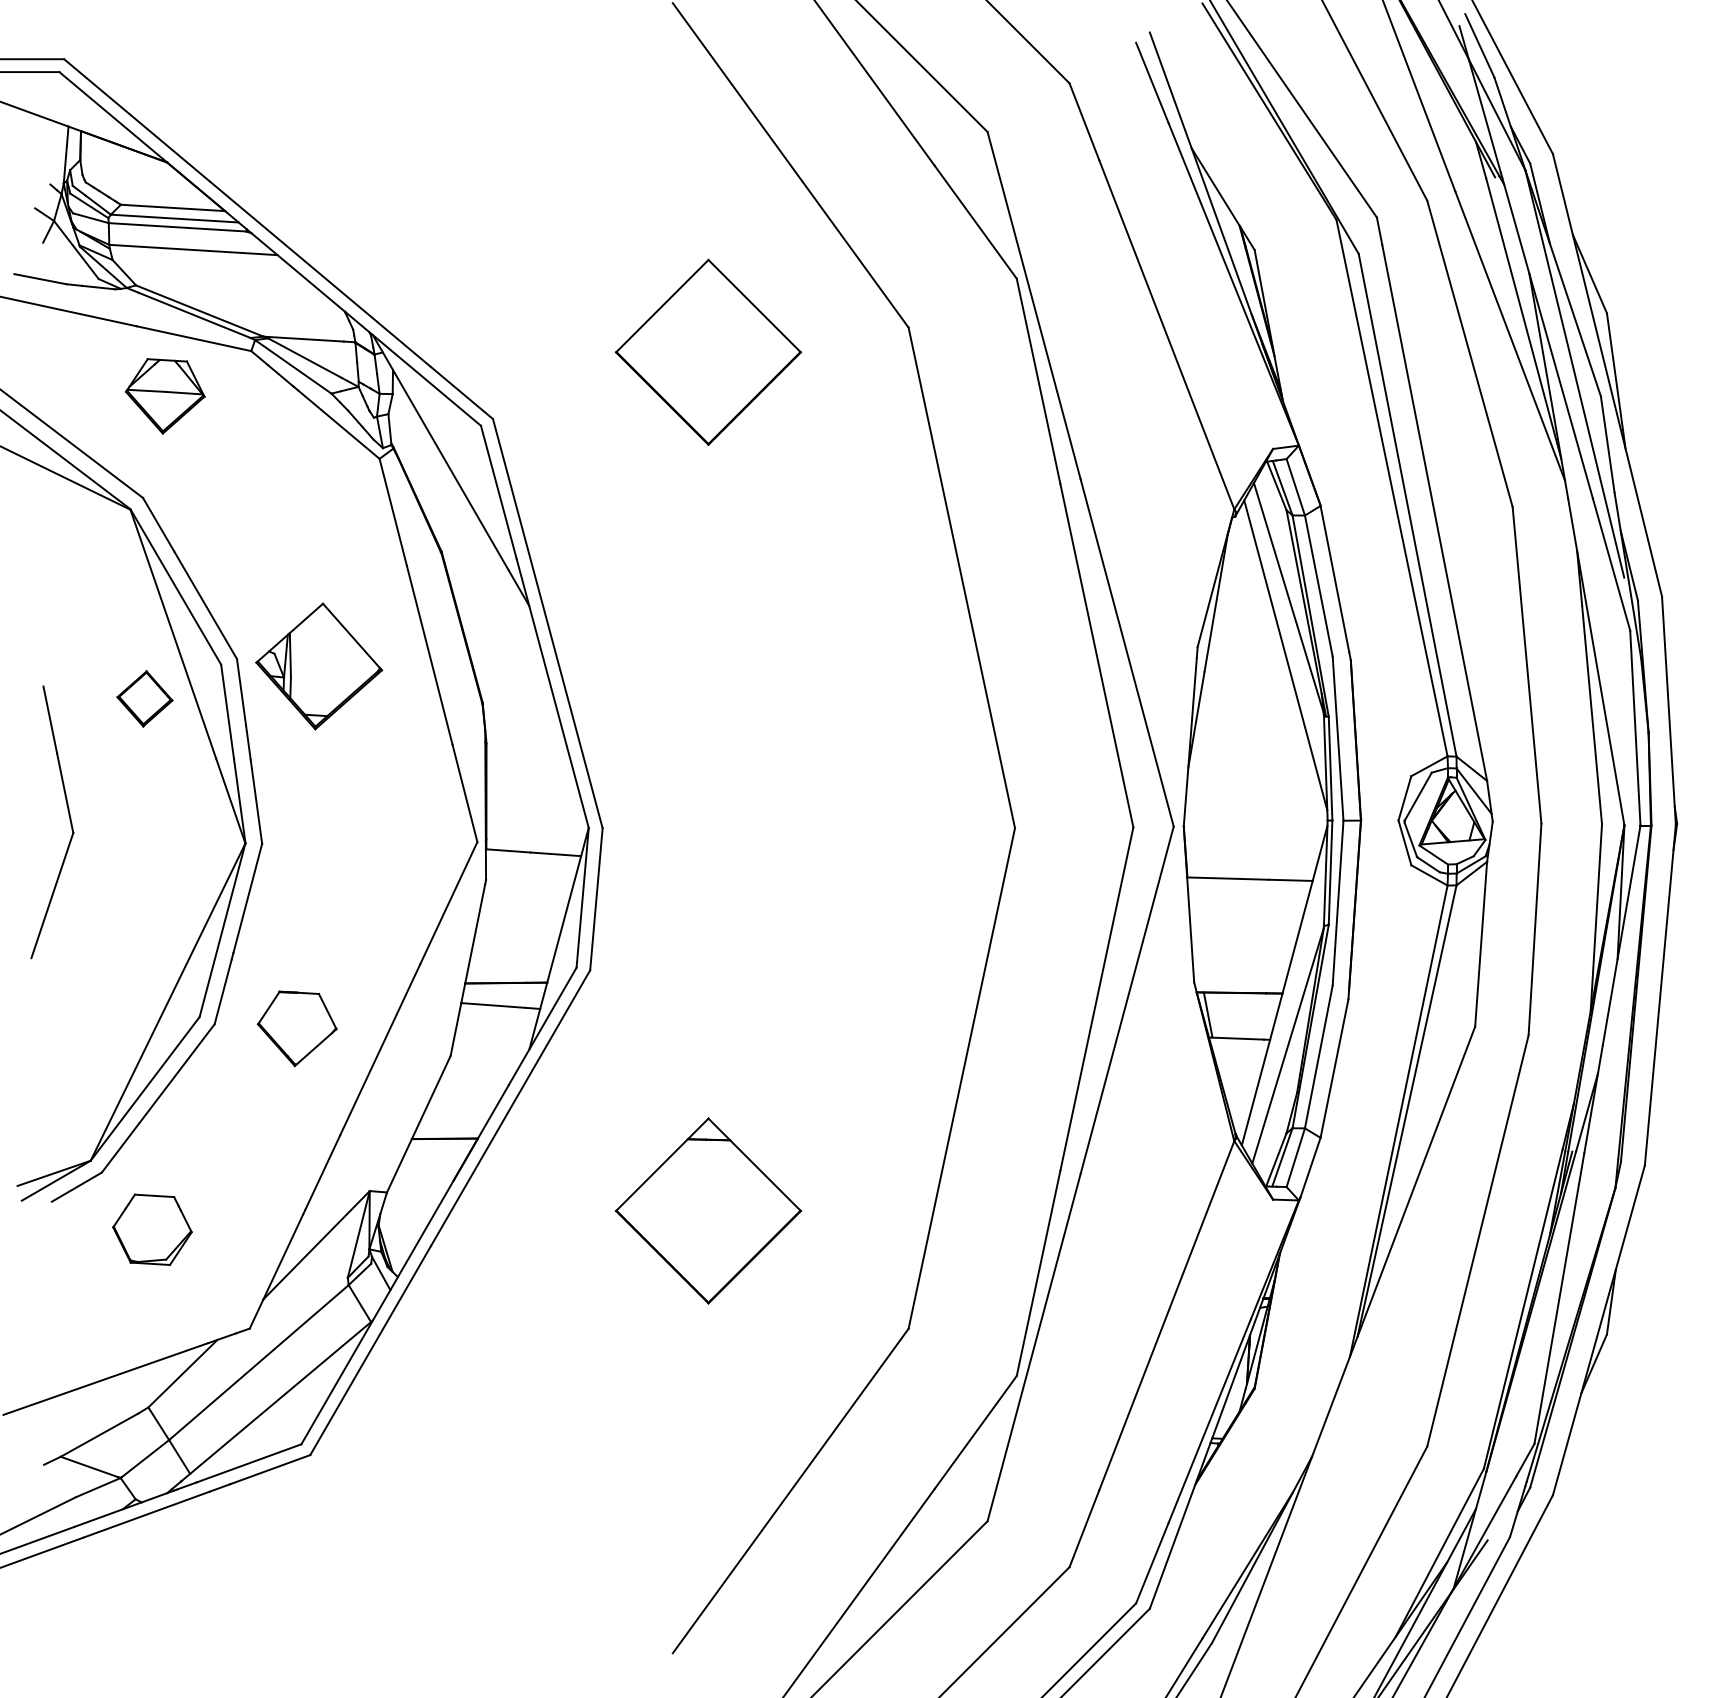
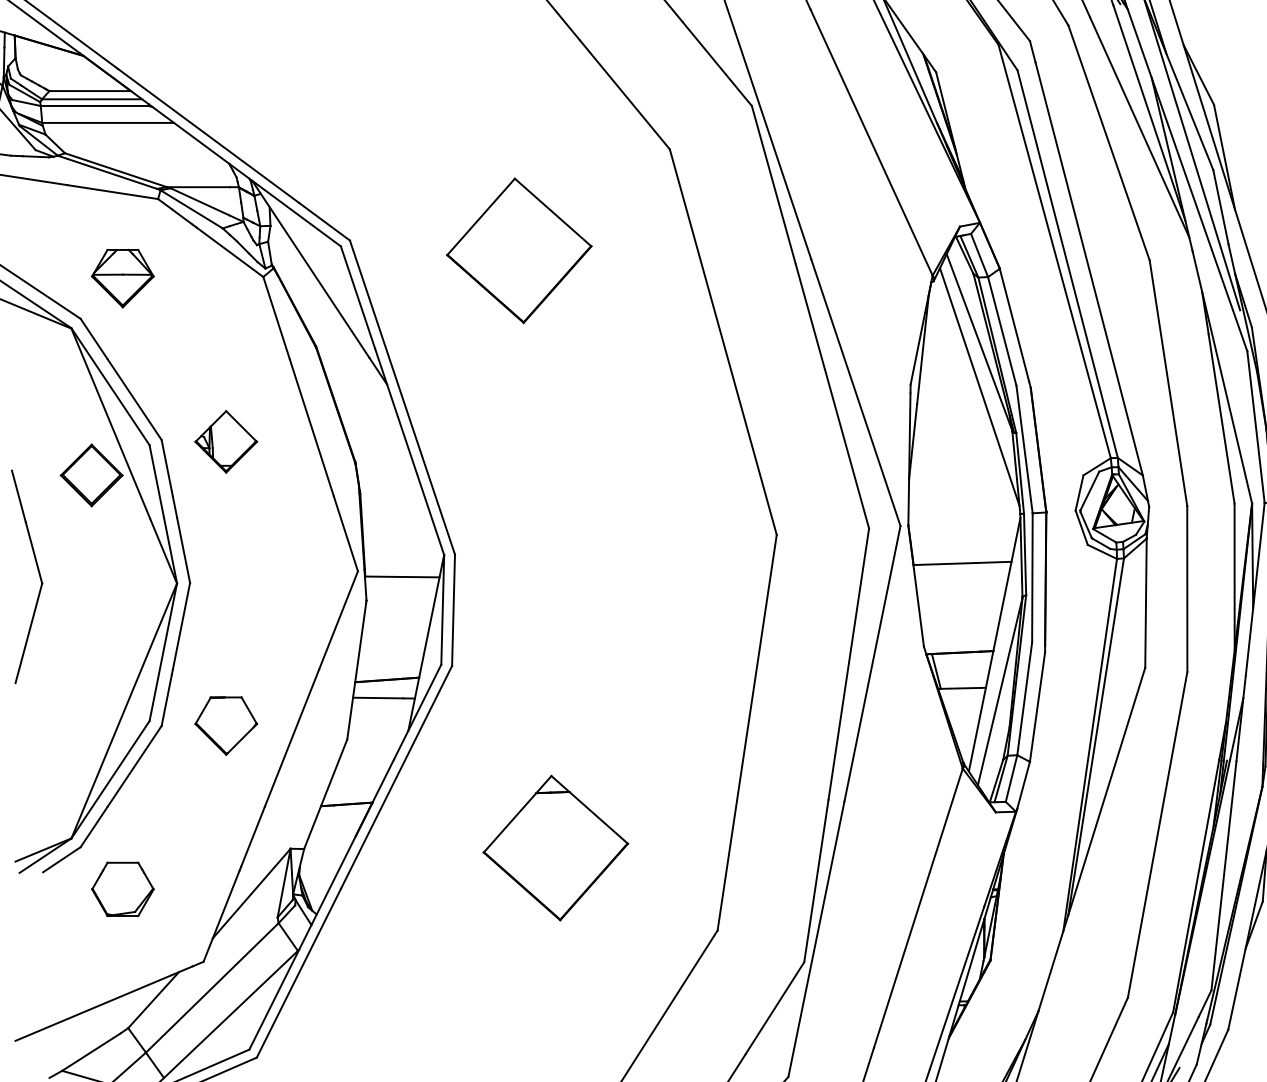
part: (708, 351) -> (519, 250), moved
part: (165, 396) -> (123, 278), moved
part: (319, 666) -> (226, 441), size x0.62
part: (144, 698) -> (91, 475), size x1.43

